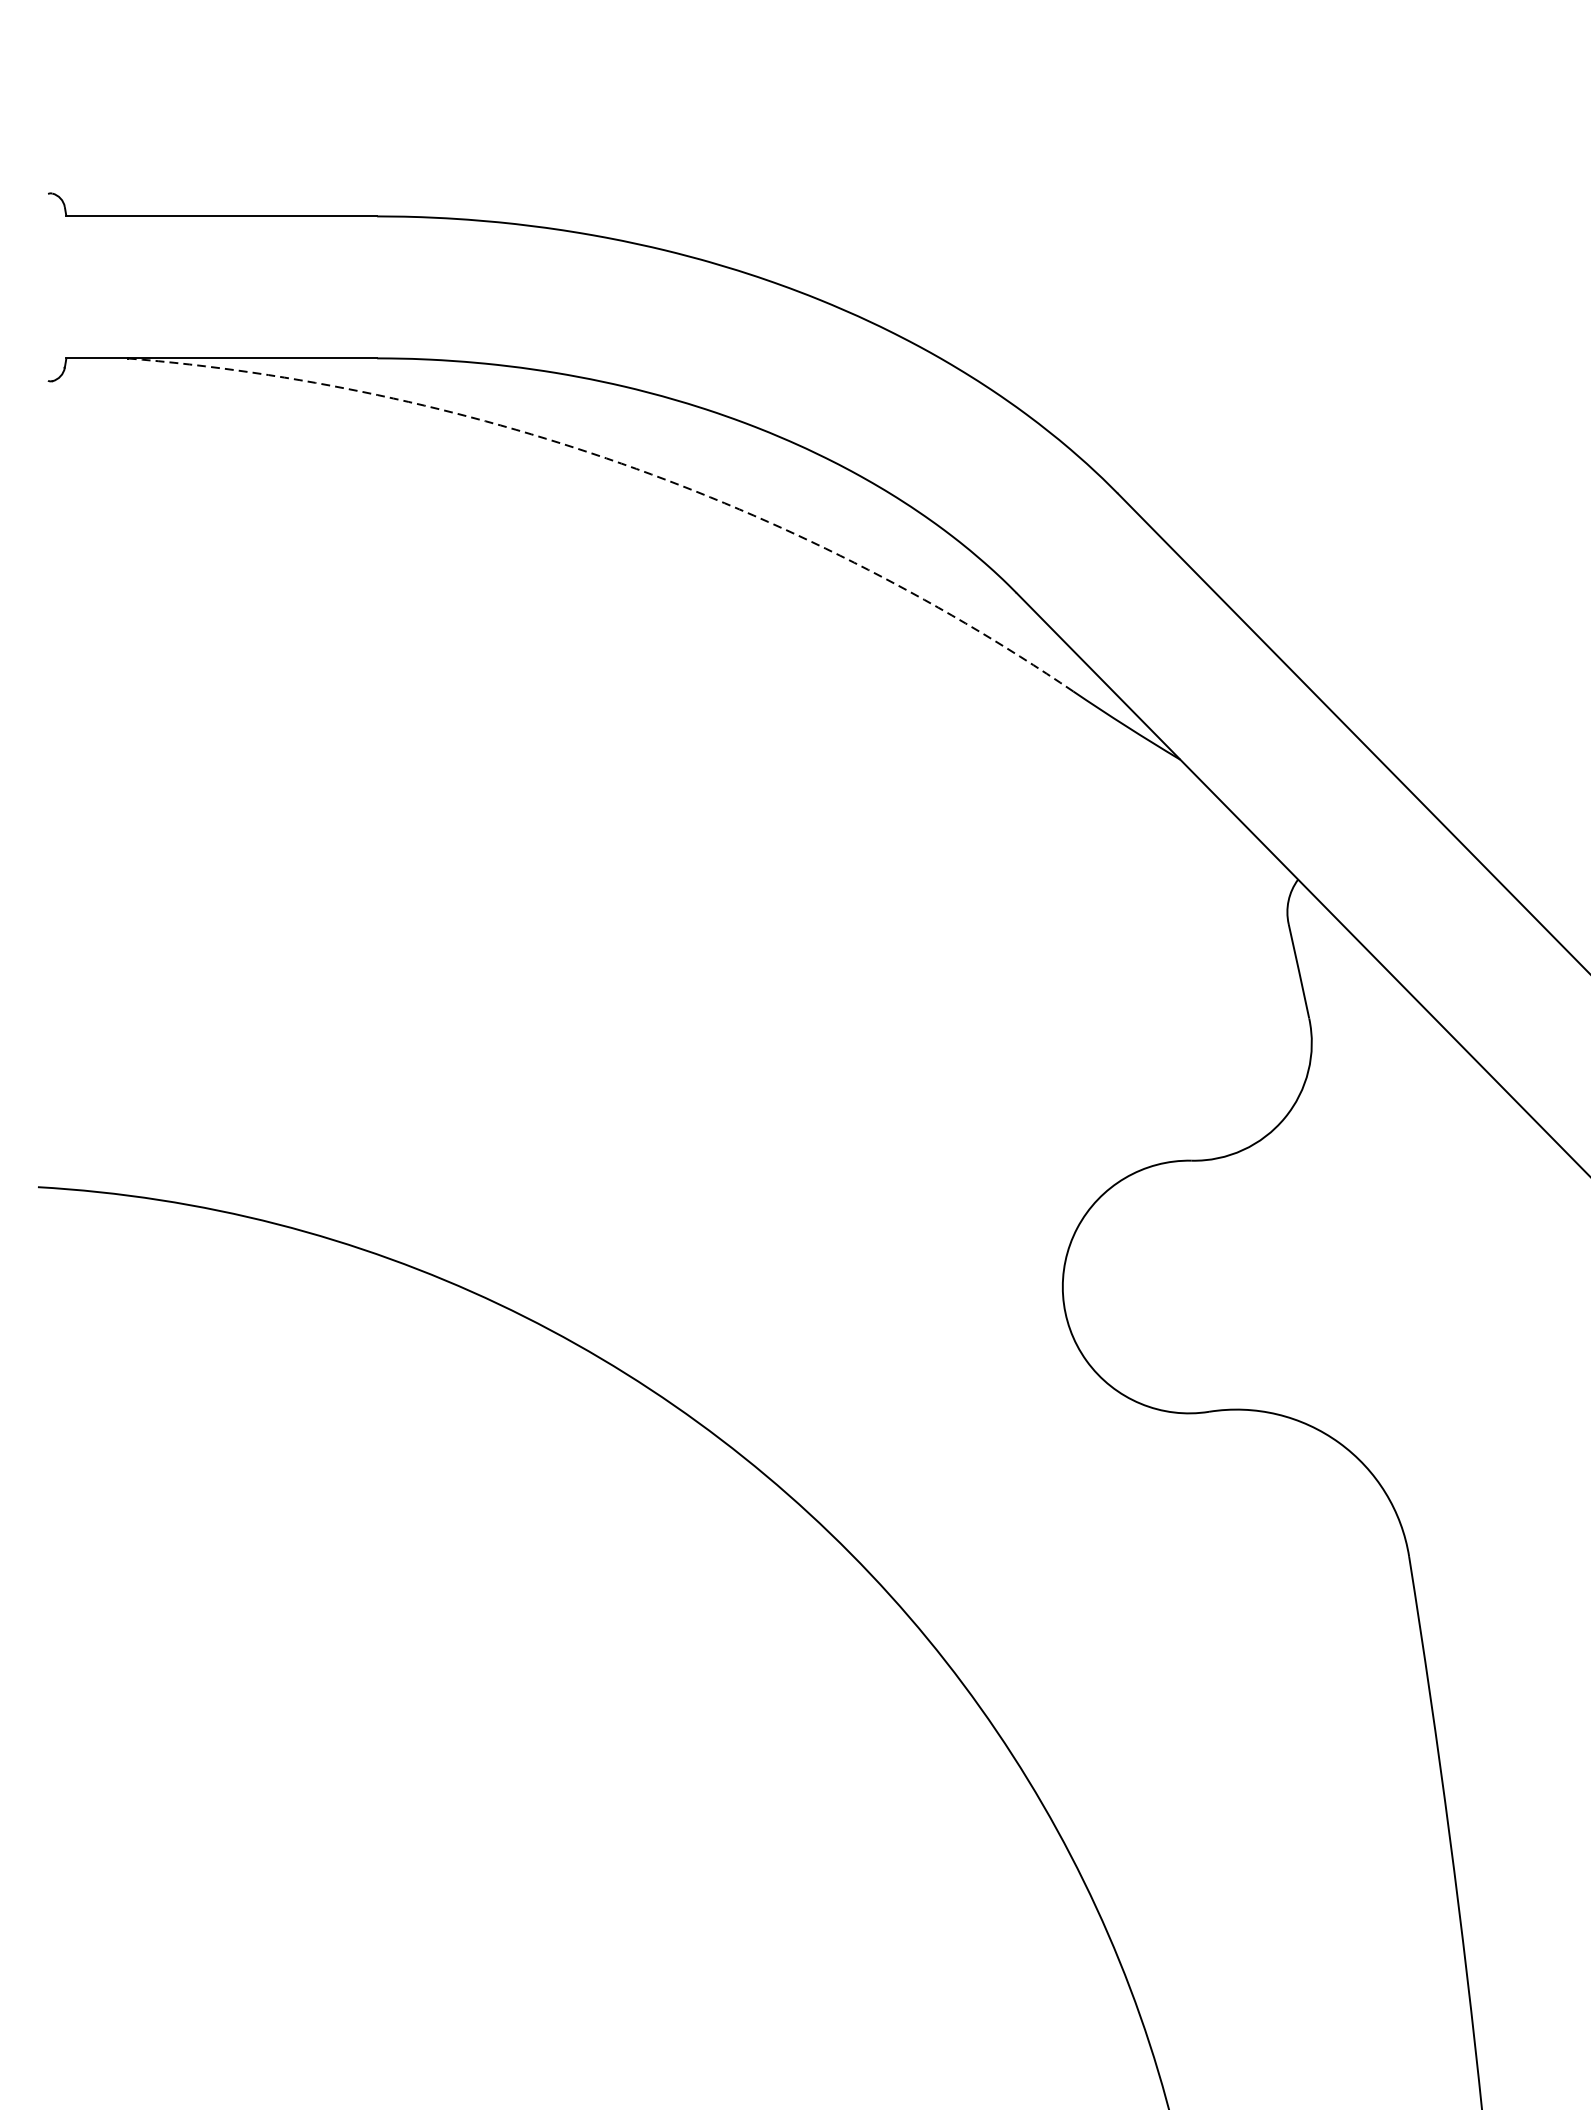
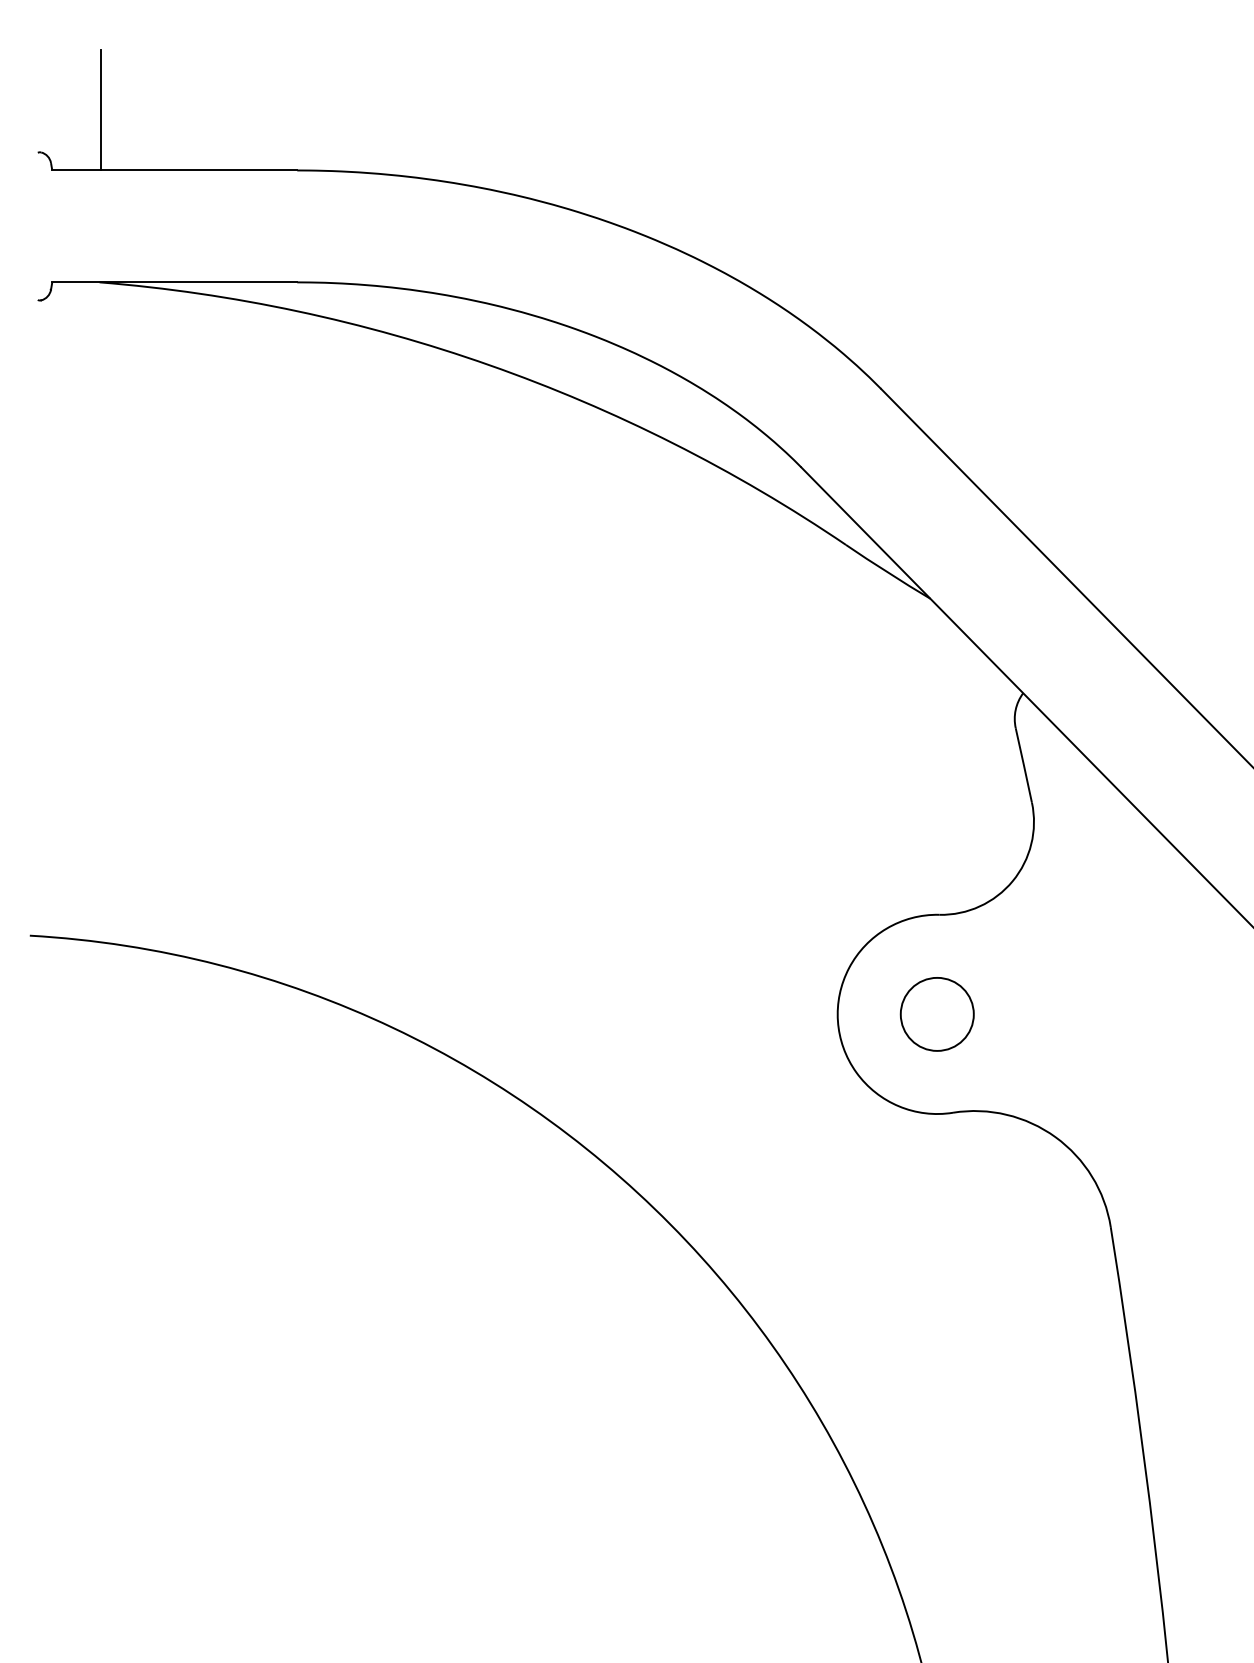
line: (127, 139) -> (100, 109), added
arc: (621, 463) -> (489, 365), dashed -> solid
circle: (1188, 1287) -> (936, 1014), added

